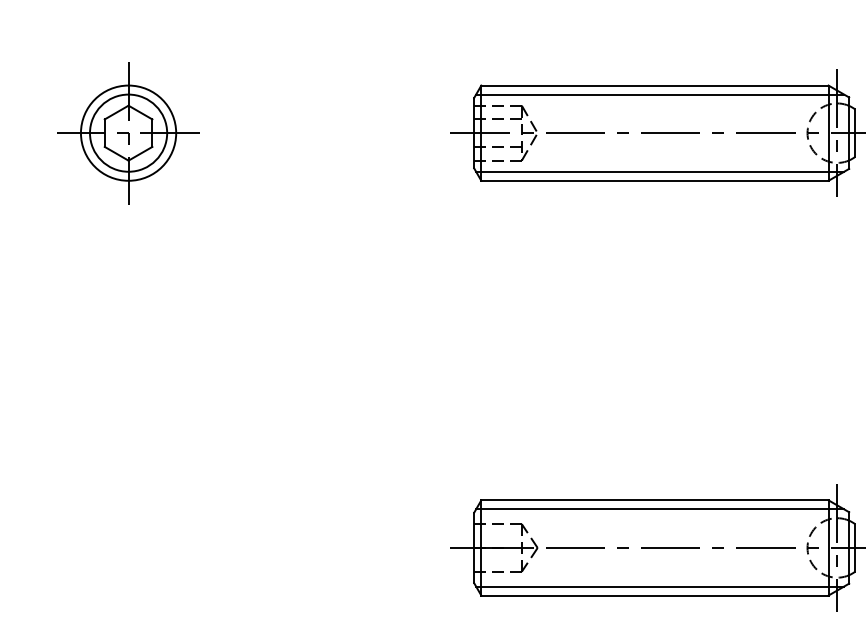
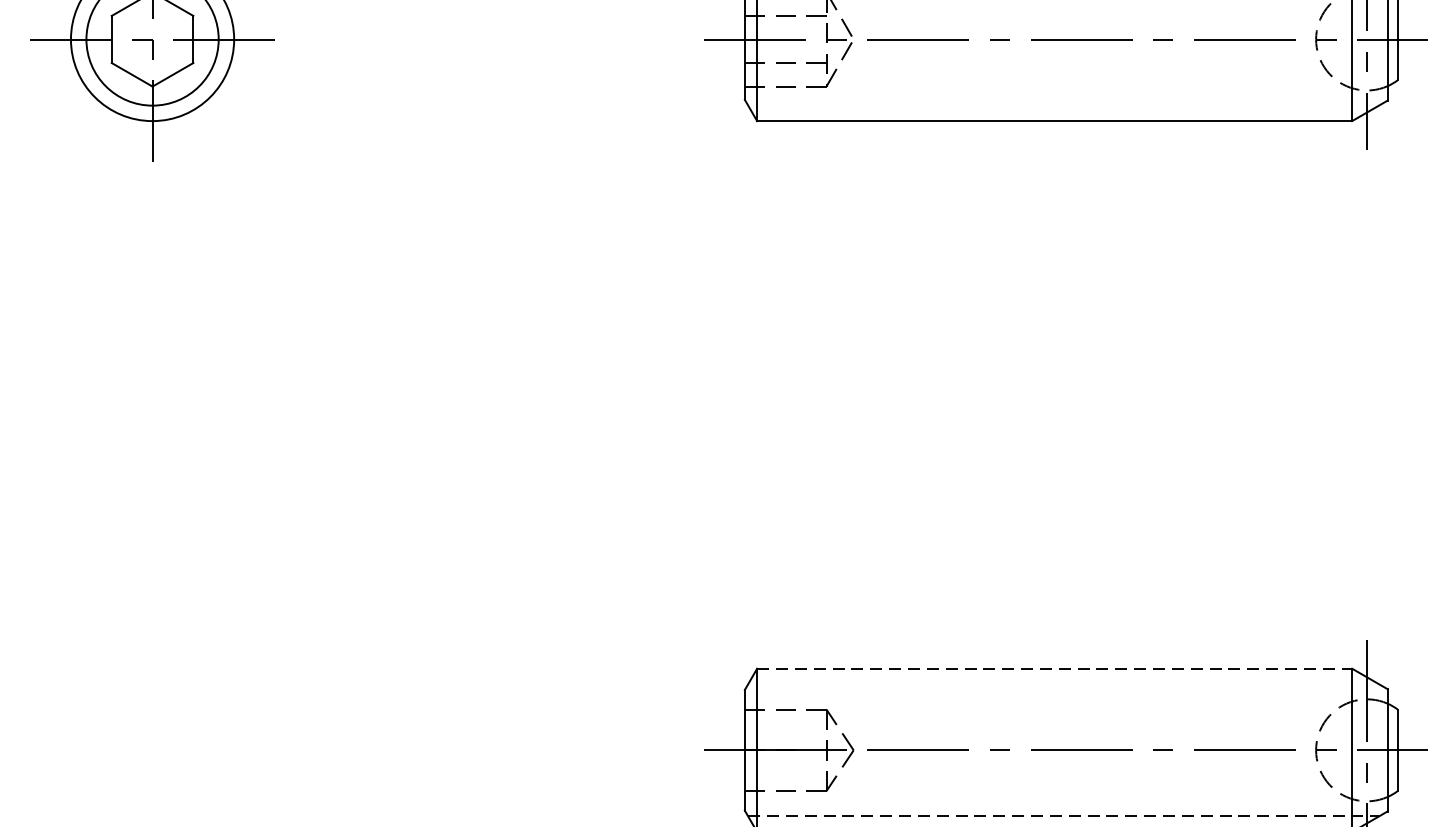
line: (660, 171) -> (1064, 105), removed
line: (654, 500) -> (1053, 669), solid -> dashed
line: (660, 509) -> (1064, 684), removed
line: (660, 586) -> (1064, 816), solid -> dashed

